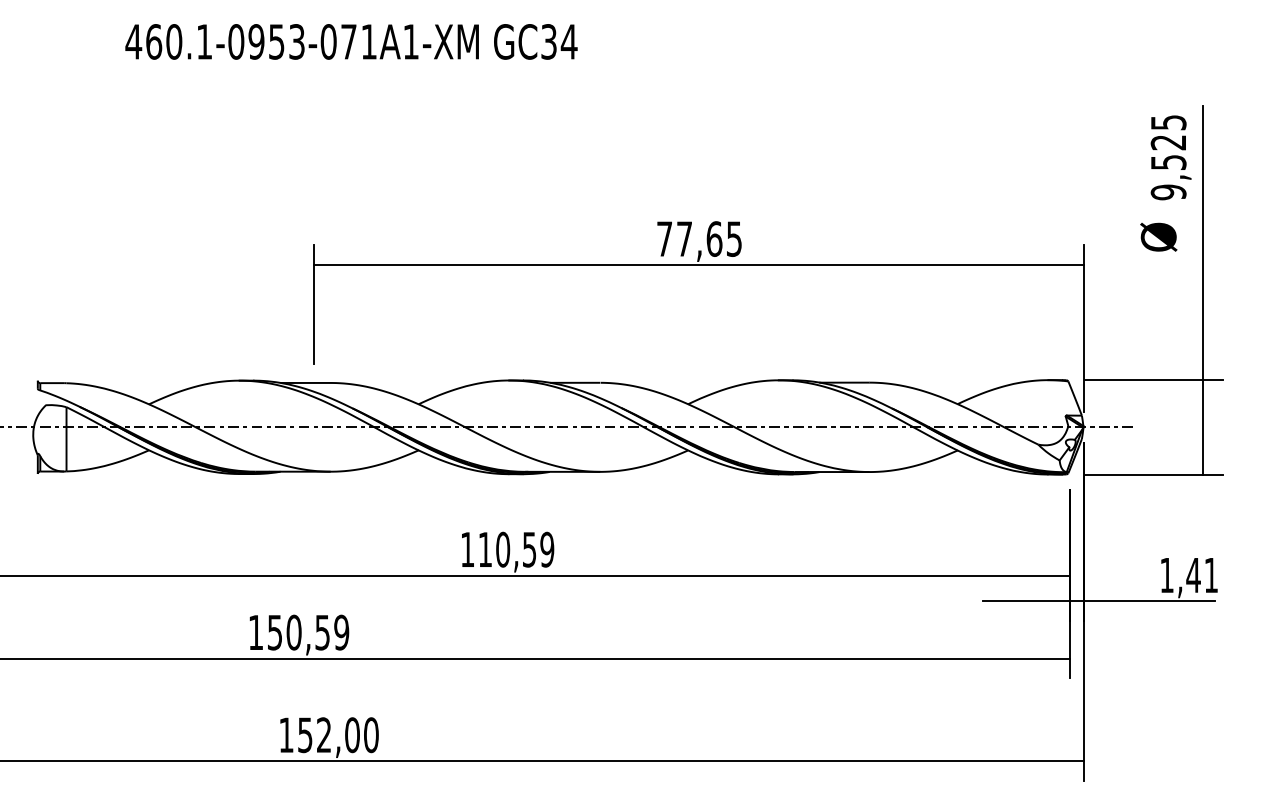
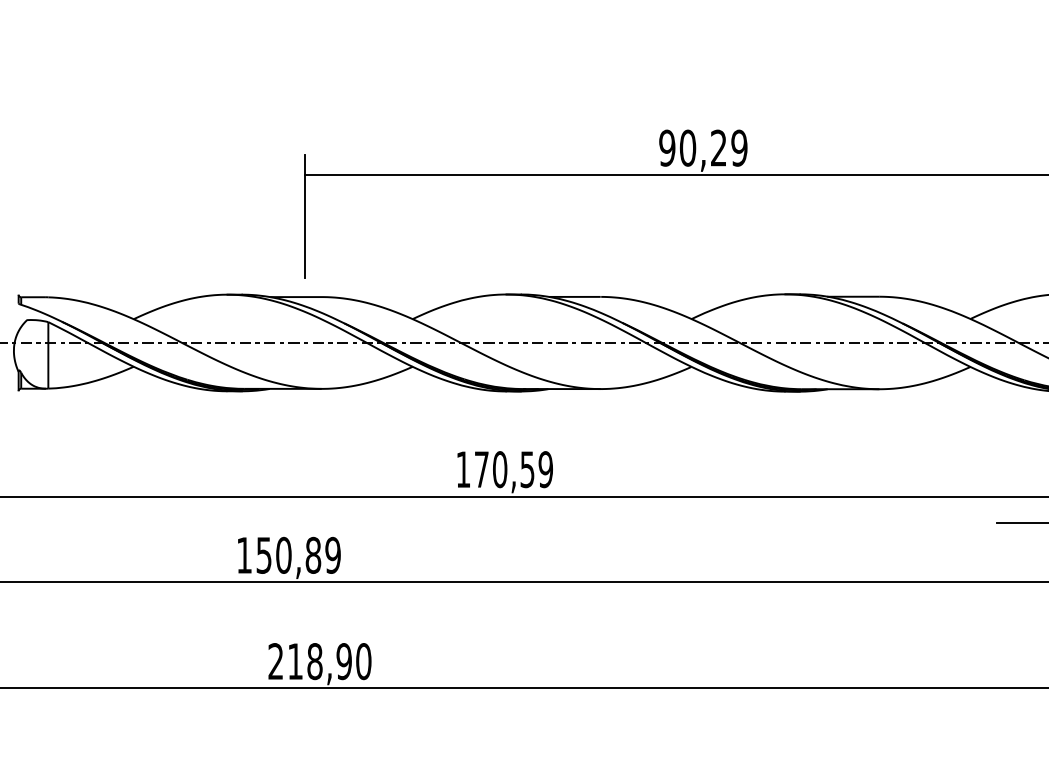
text: (699, 238) -> (703, 147), 77,65 -> 90,29
text: (484, 549) -> (480, 469), 110,59 -> 170,59
text: (322, 632) -> (313, 555), 150,59 -> 150,89
text: (319, 735) -> (310, 661), 152,00 -> 218,90

